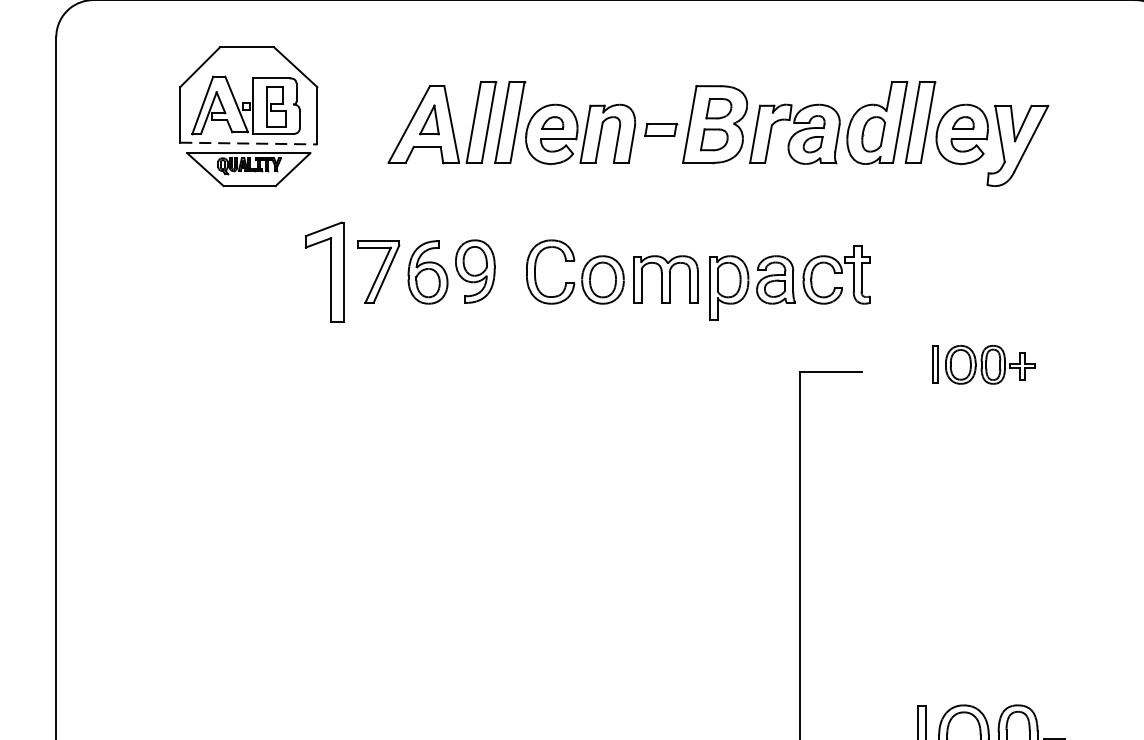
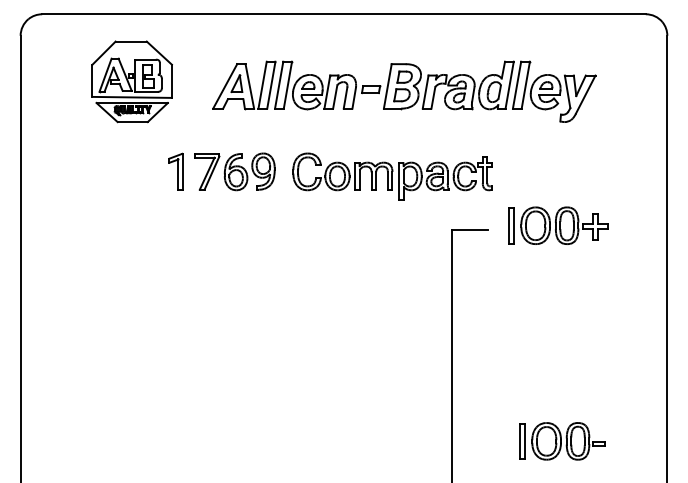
line: (249, 143) -> (132, 97), dashed -> solid
part: (323, 271) -> (175, 171), size x0.62
part: (984, 364) -> (558, 225), size x1.67

